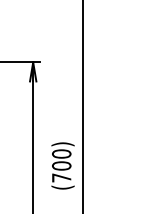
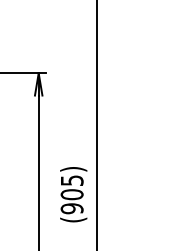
text: (61, 165) -> (71, 194), (700) -> (905)

